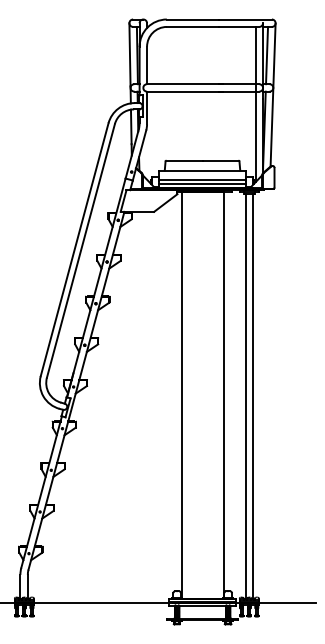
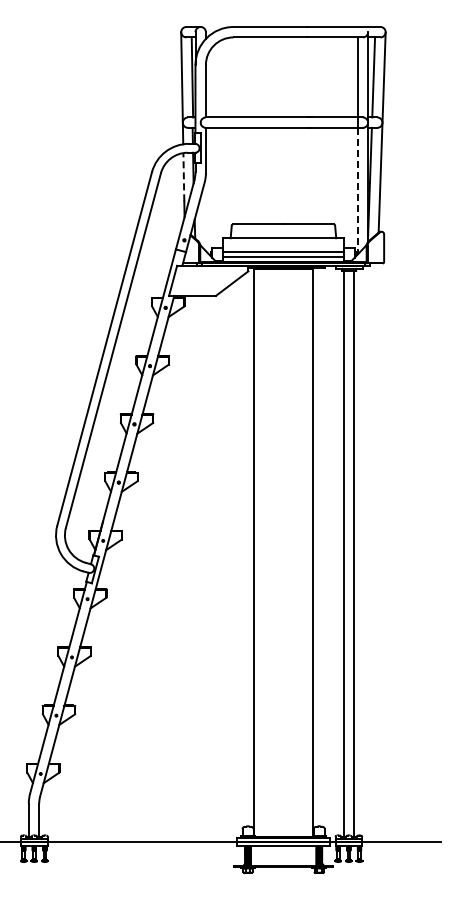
line: (131, 126) -> (183, 176), solid -> dashed
line: (255, 137) -> (357, 191), solid -> dashed

